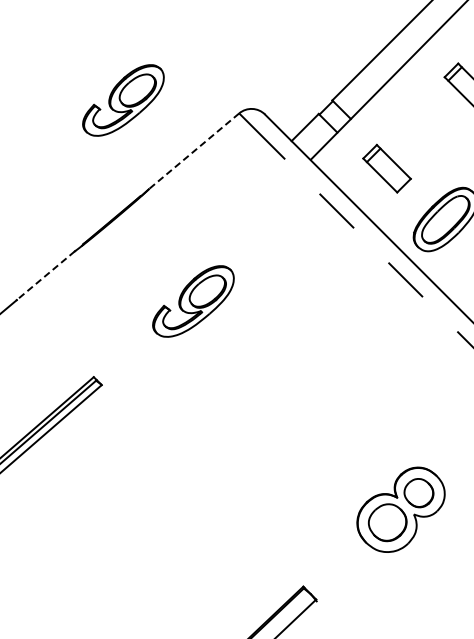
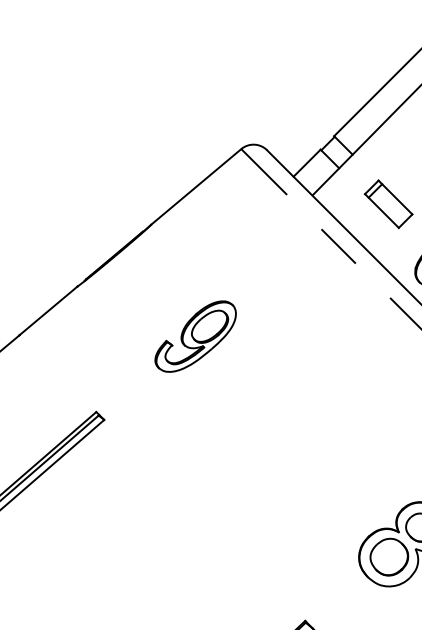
part: (123, 100) -> (125, 136), removed
line: (194, 151) -> (196, 187), dashed -> solid
line: (45, 275) -> (48, 310), dashed -> solid

